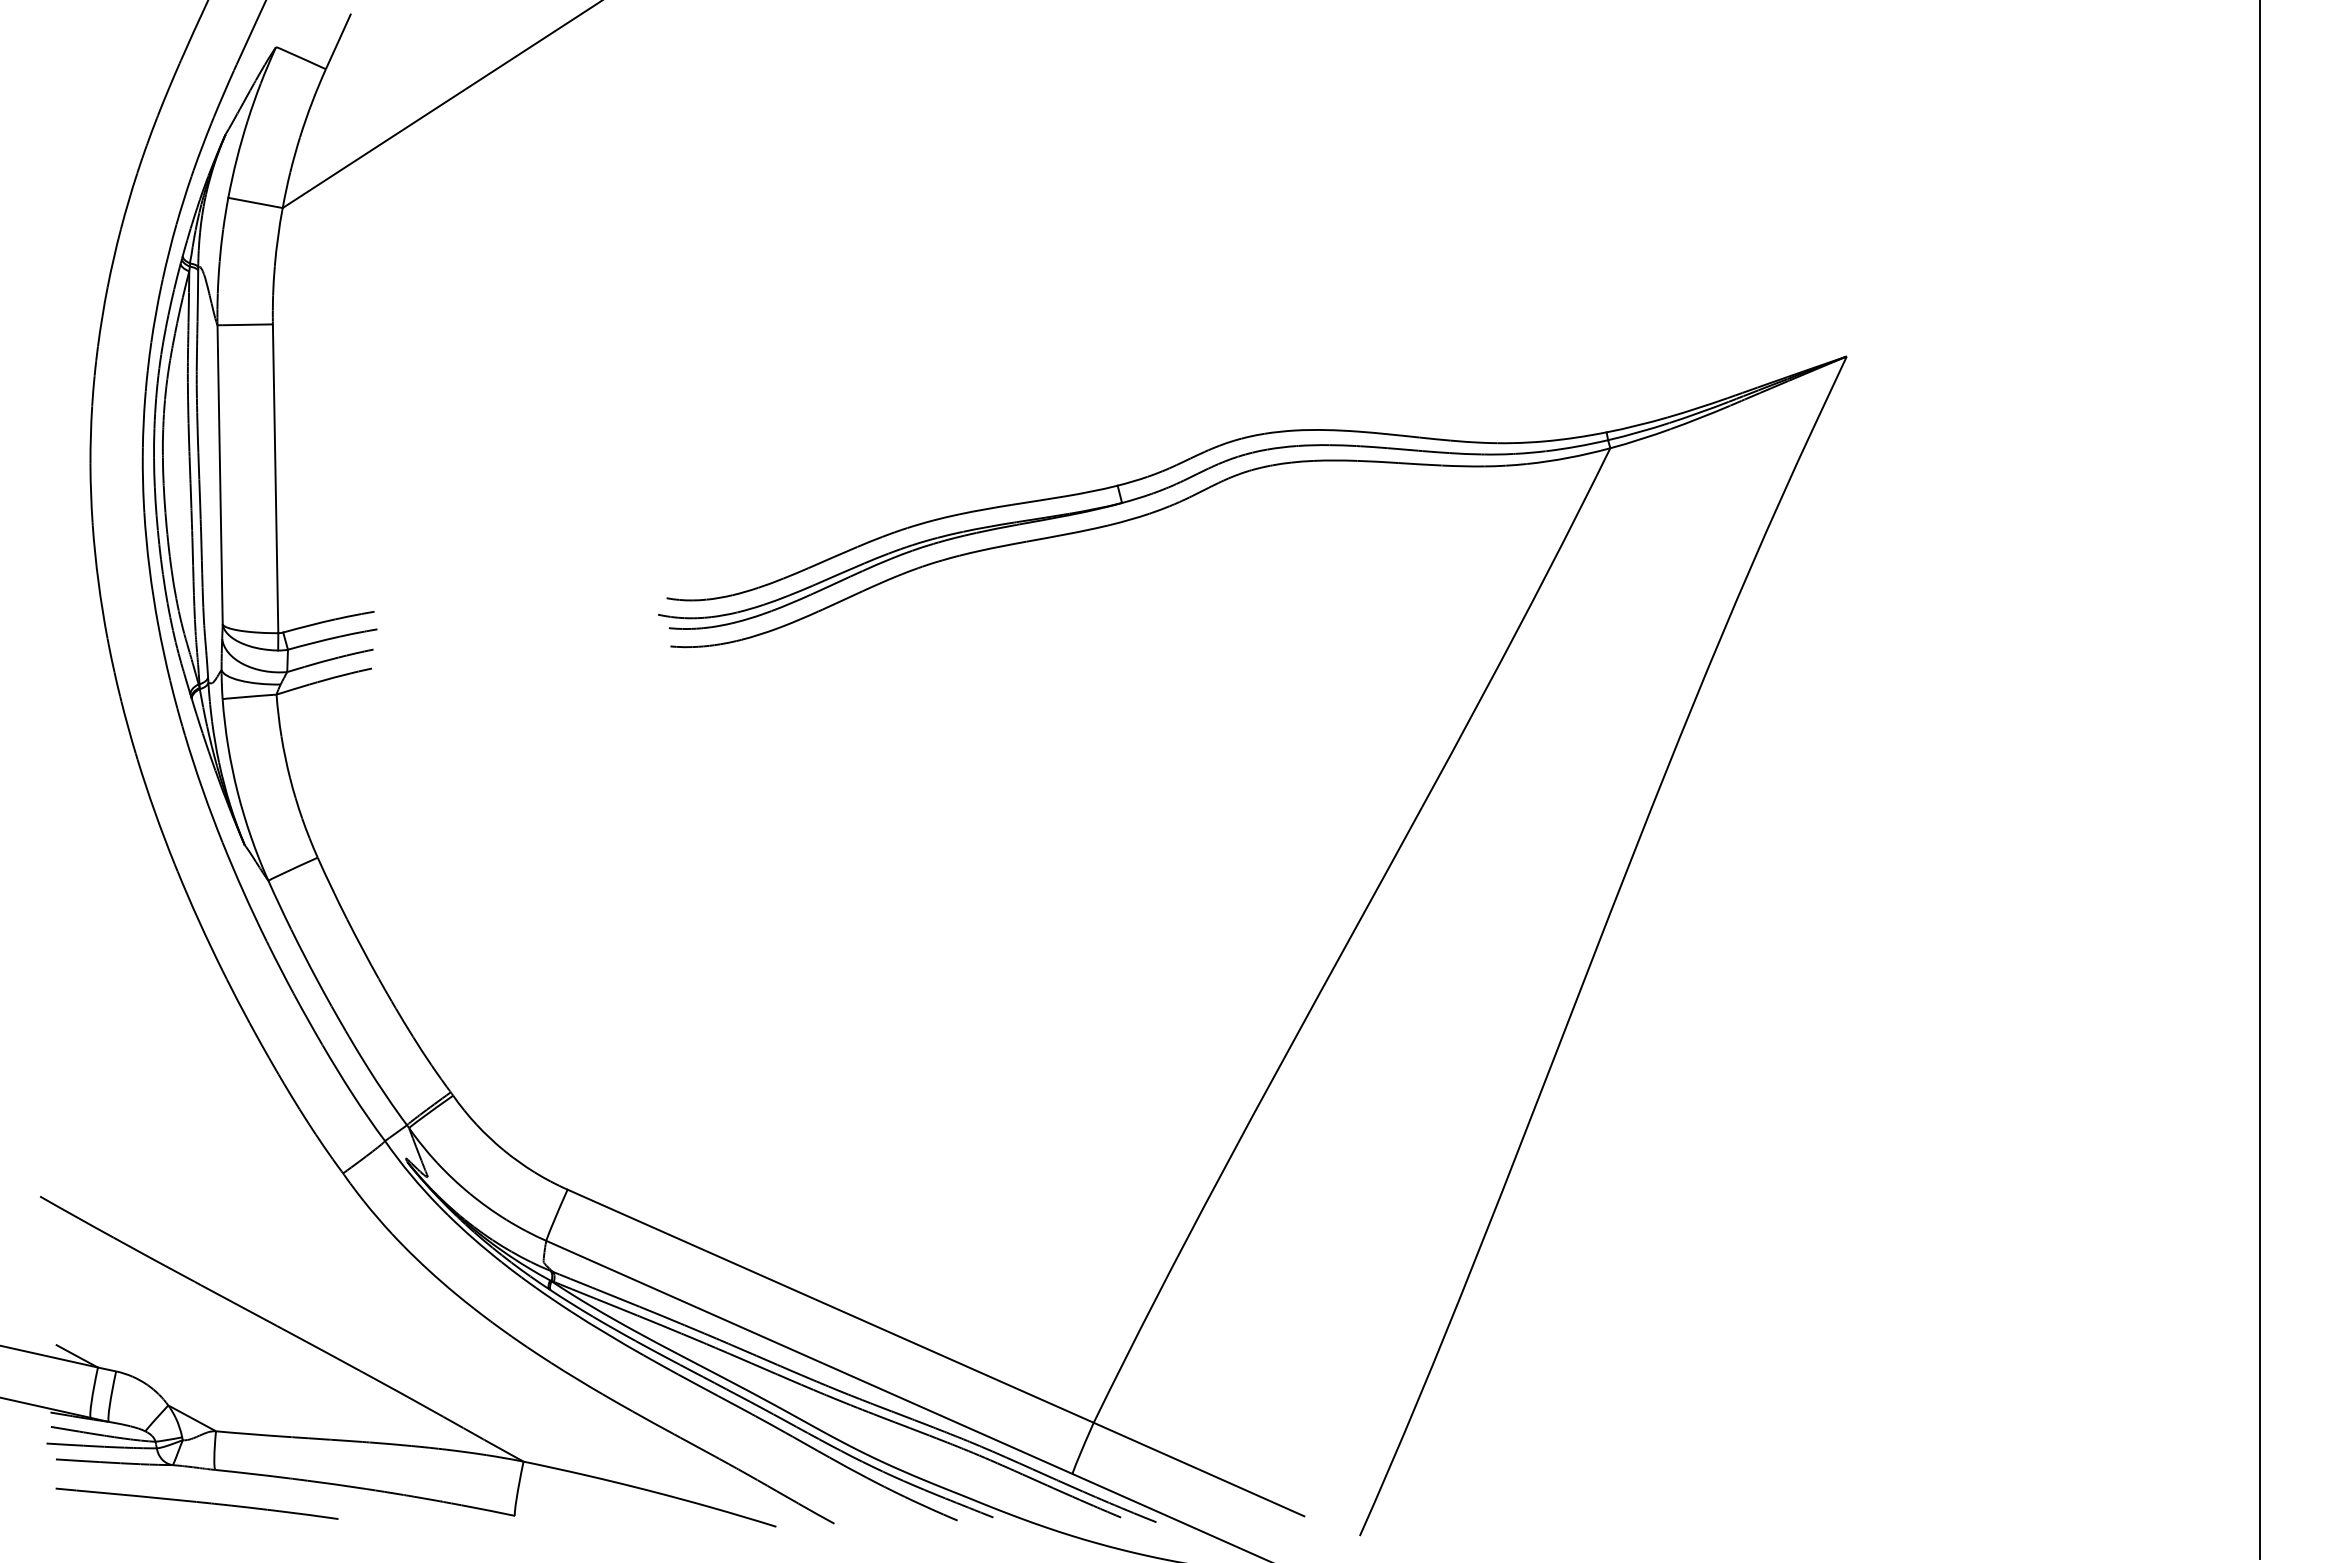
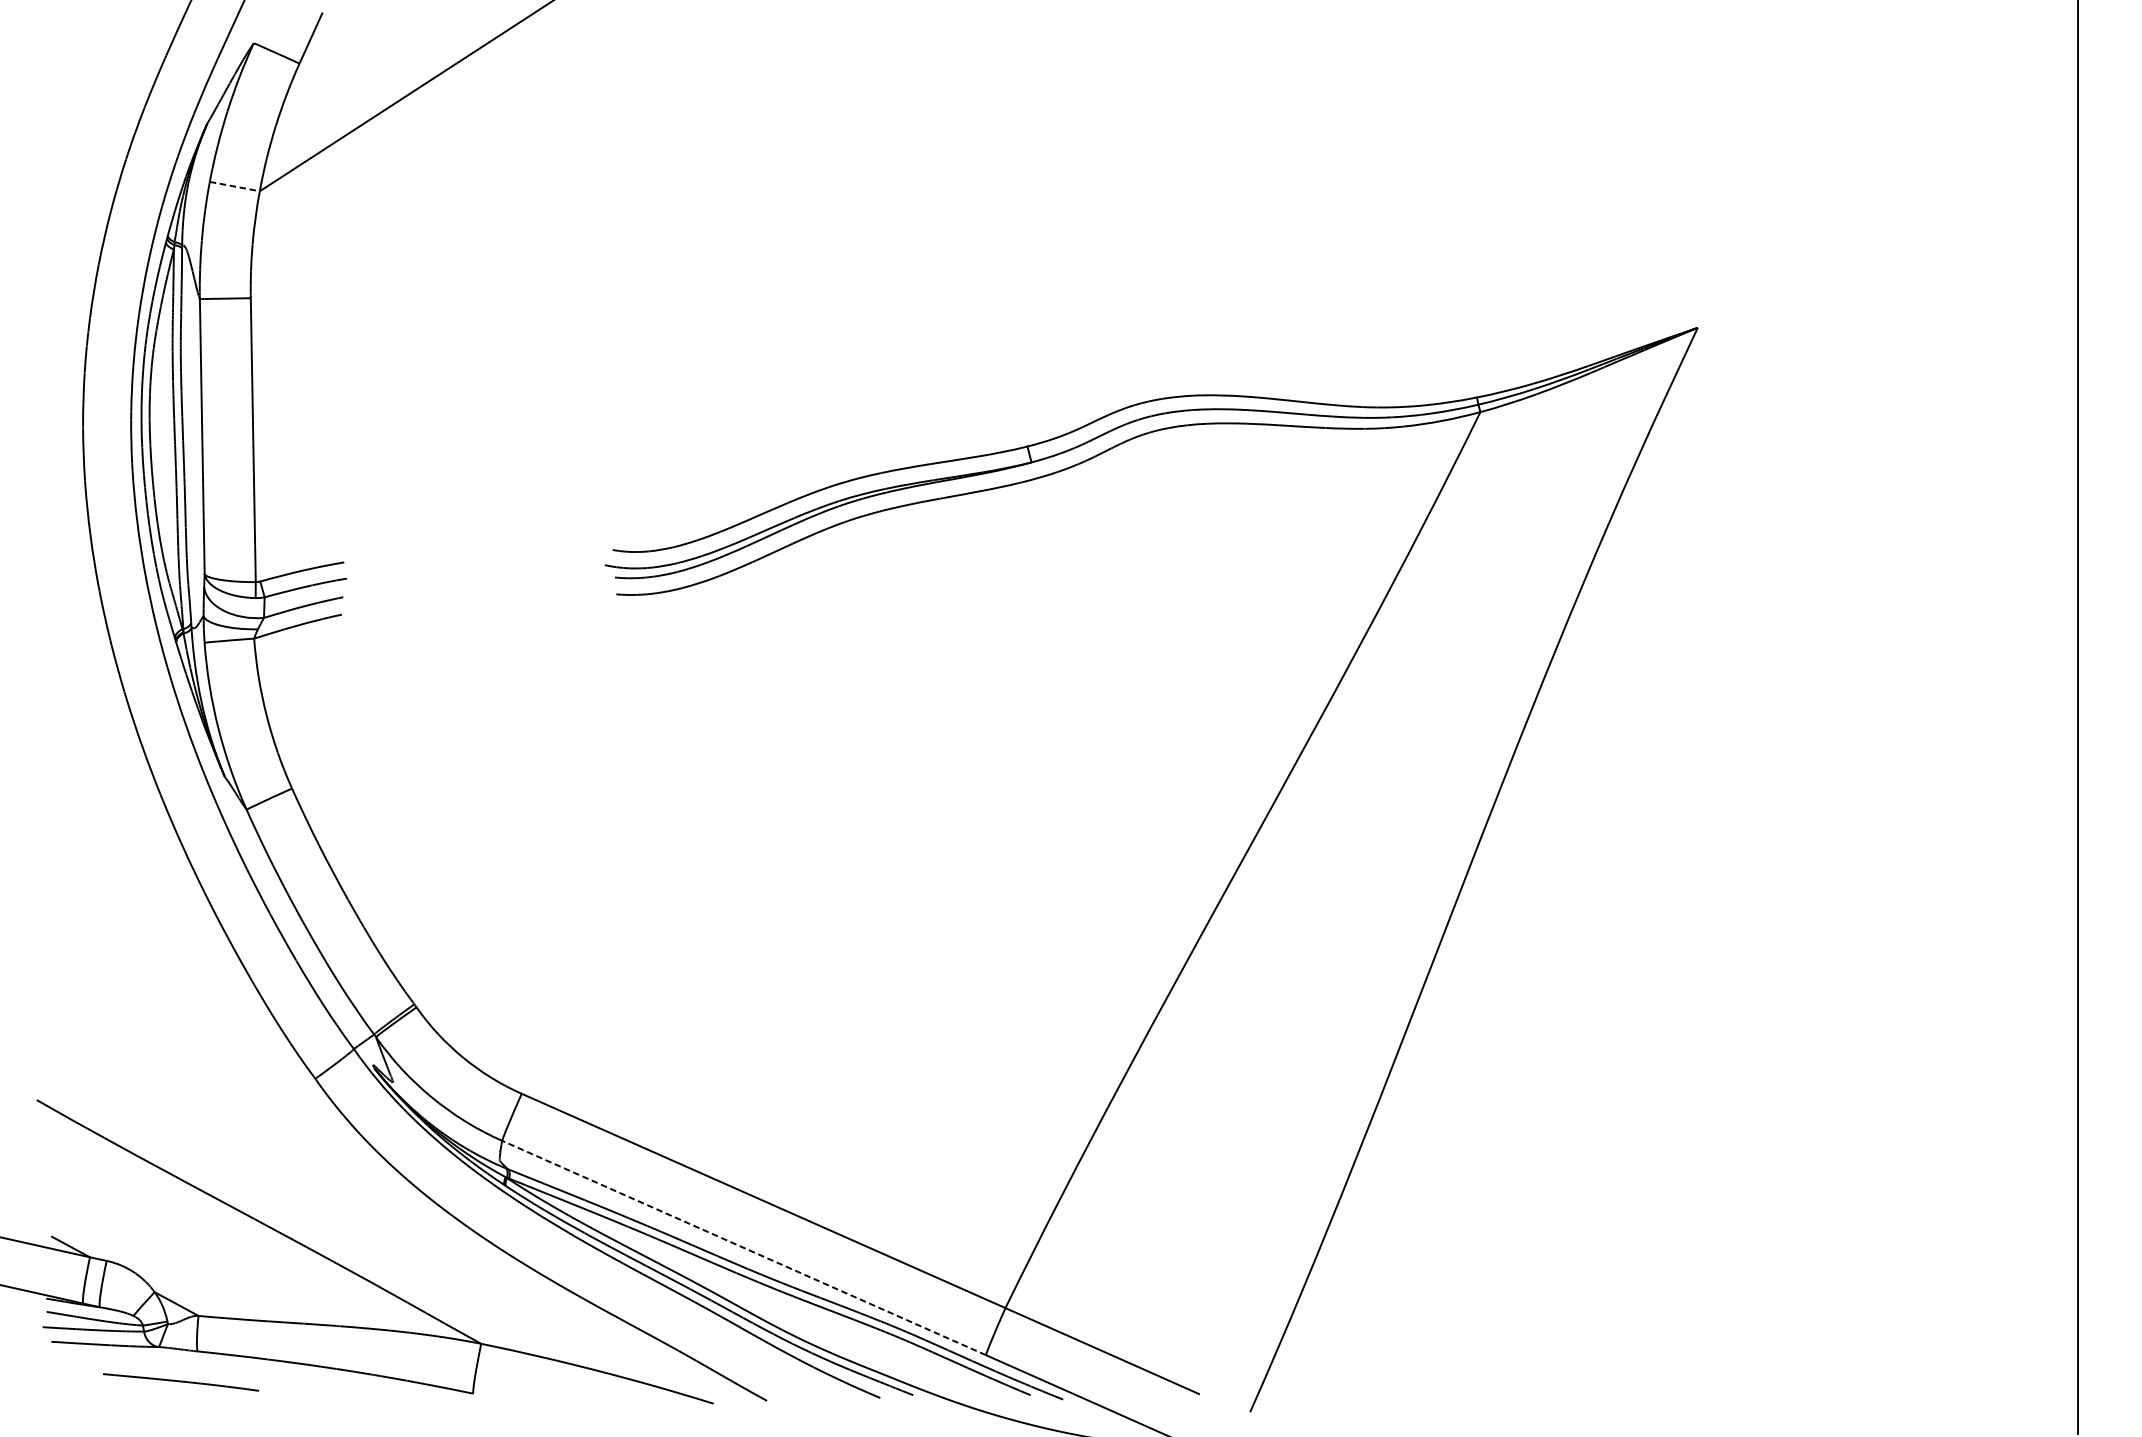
line: (255, 202) -> (234, 186), solid -> dashed
line: (809, 1357) -> (744, 1248), solid -> dashed
part: (196, 1503) -> (180, 1382), size x0.6

